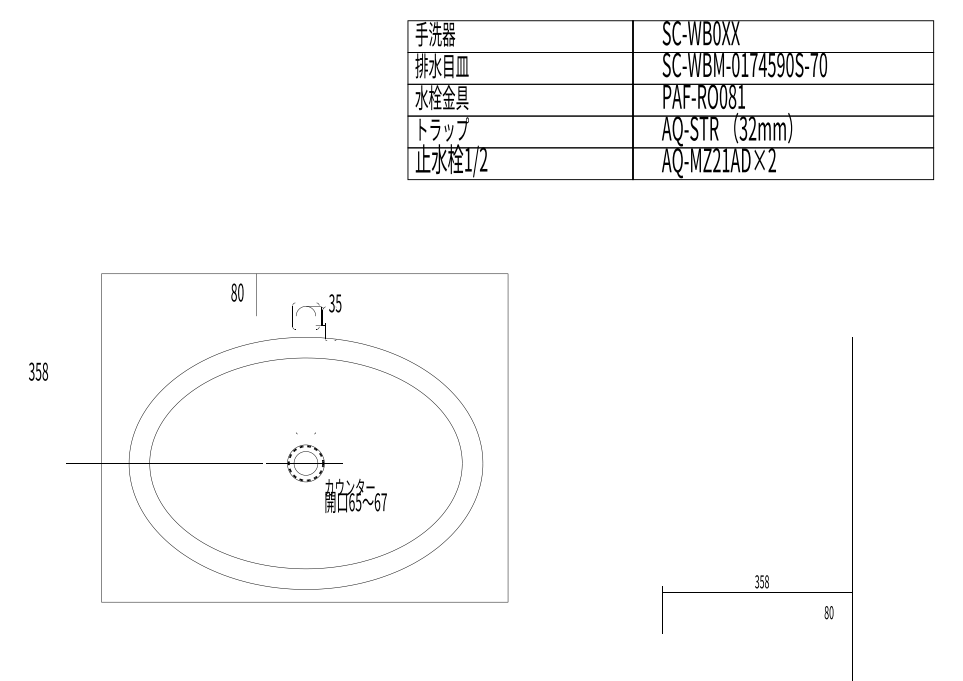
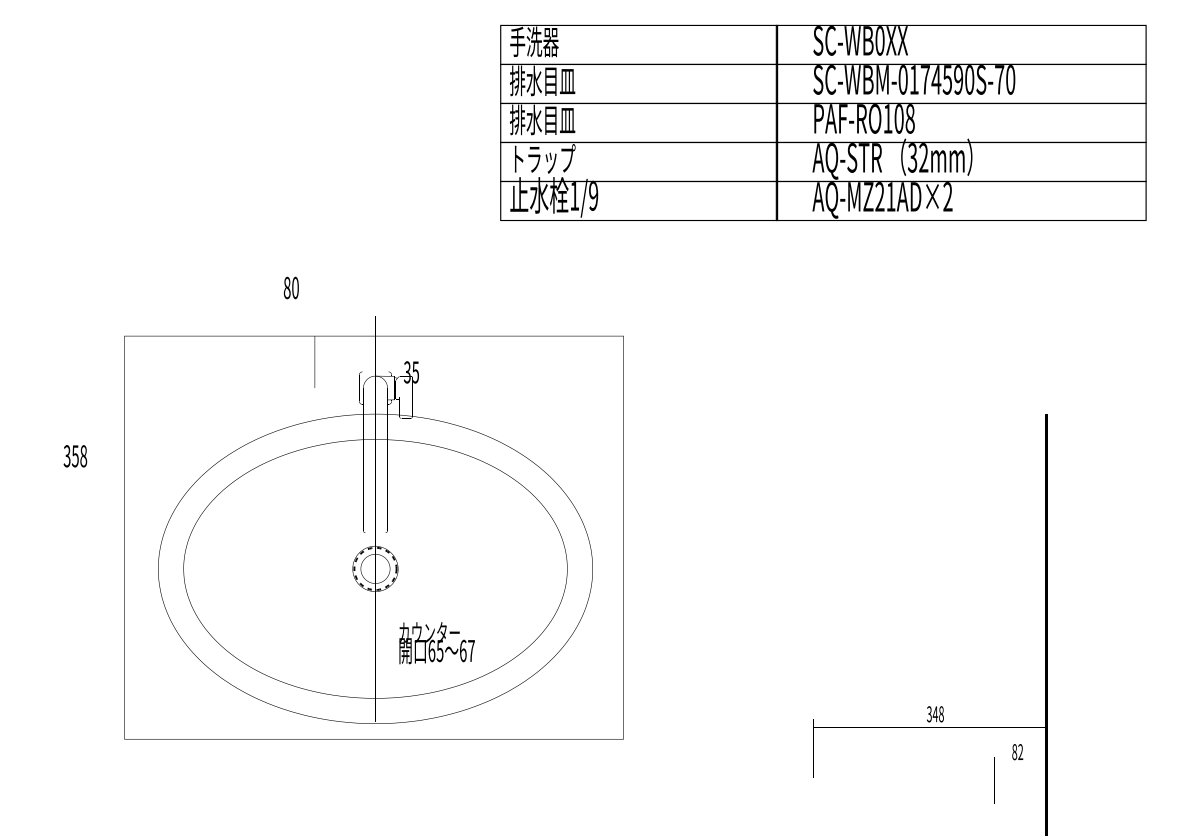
text: (441, 97) -> (541, 119), 水栓金具 -> 排水目皿
text: (732, 97) -> (899, 119), PAF-RO081 -> PAF-RO108
text: (483, 159) -> (593, 195), 1/2 -> 1/9
text: (237, 292) -> (291, 287), moved
text: (38, 371) -> (75, 456), moved
text: (355, 495) -> (436, 642), moved
text: (761, 581) -> (934, 713), 358 -> 348
text: (831, 612) -> (1020, 751), 80 -> 82

